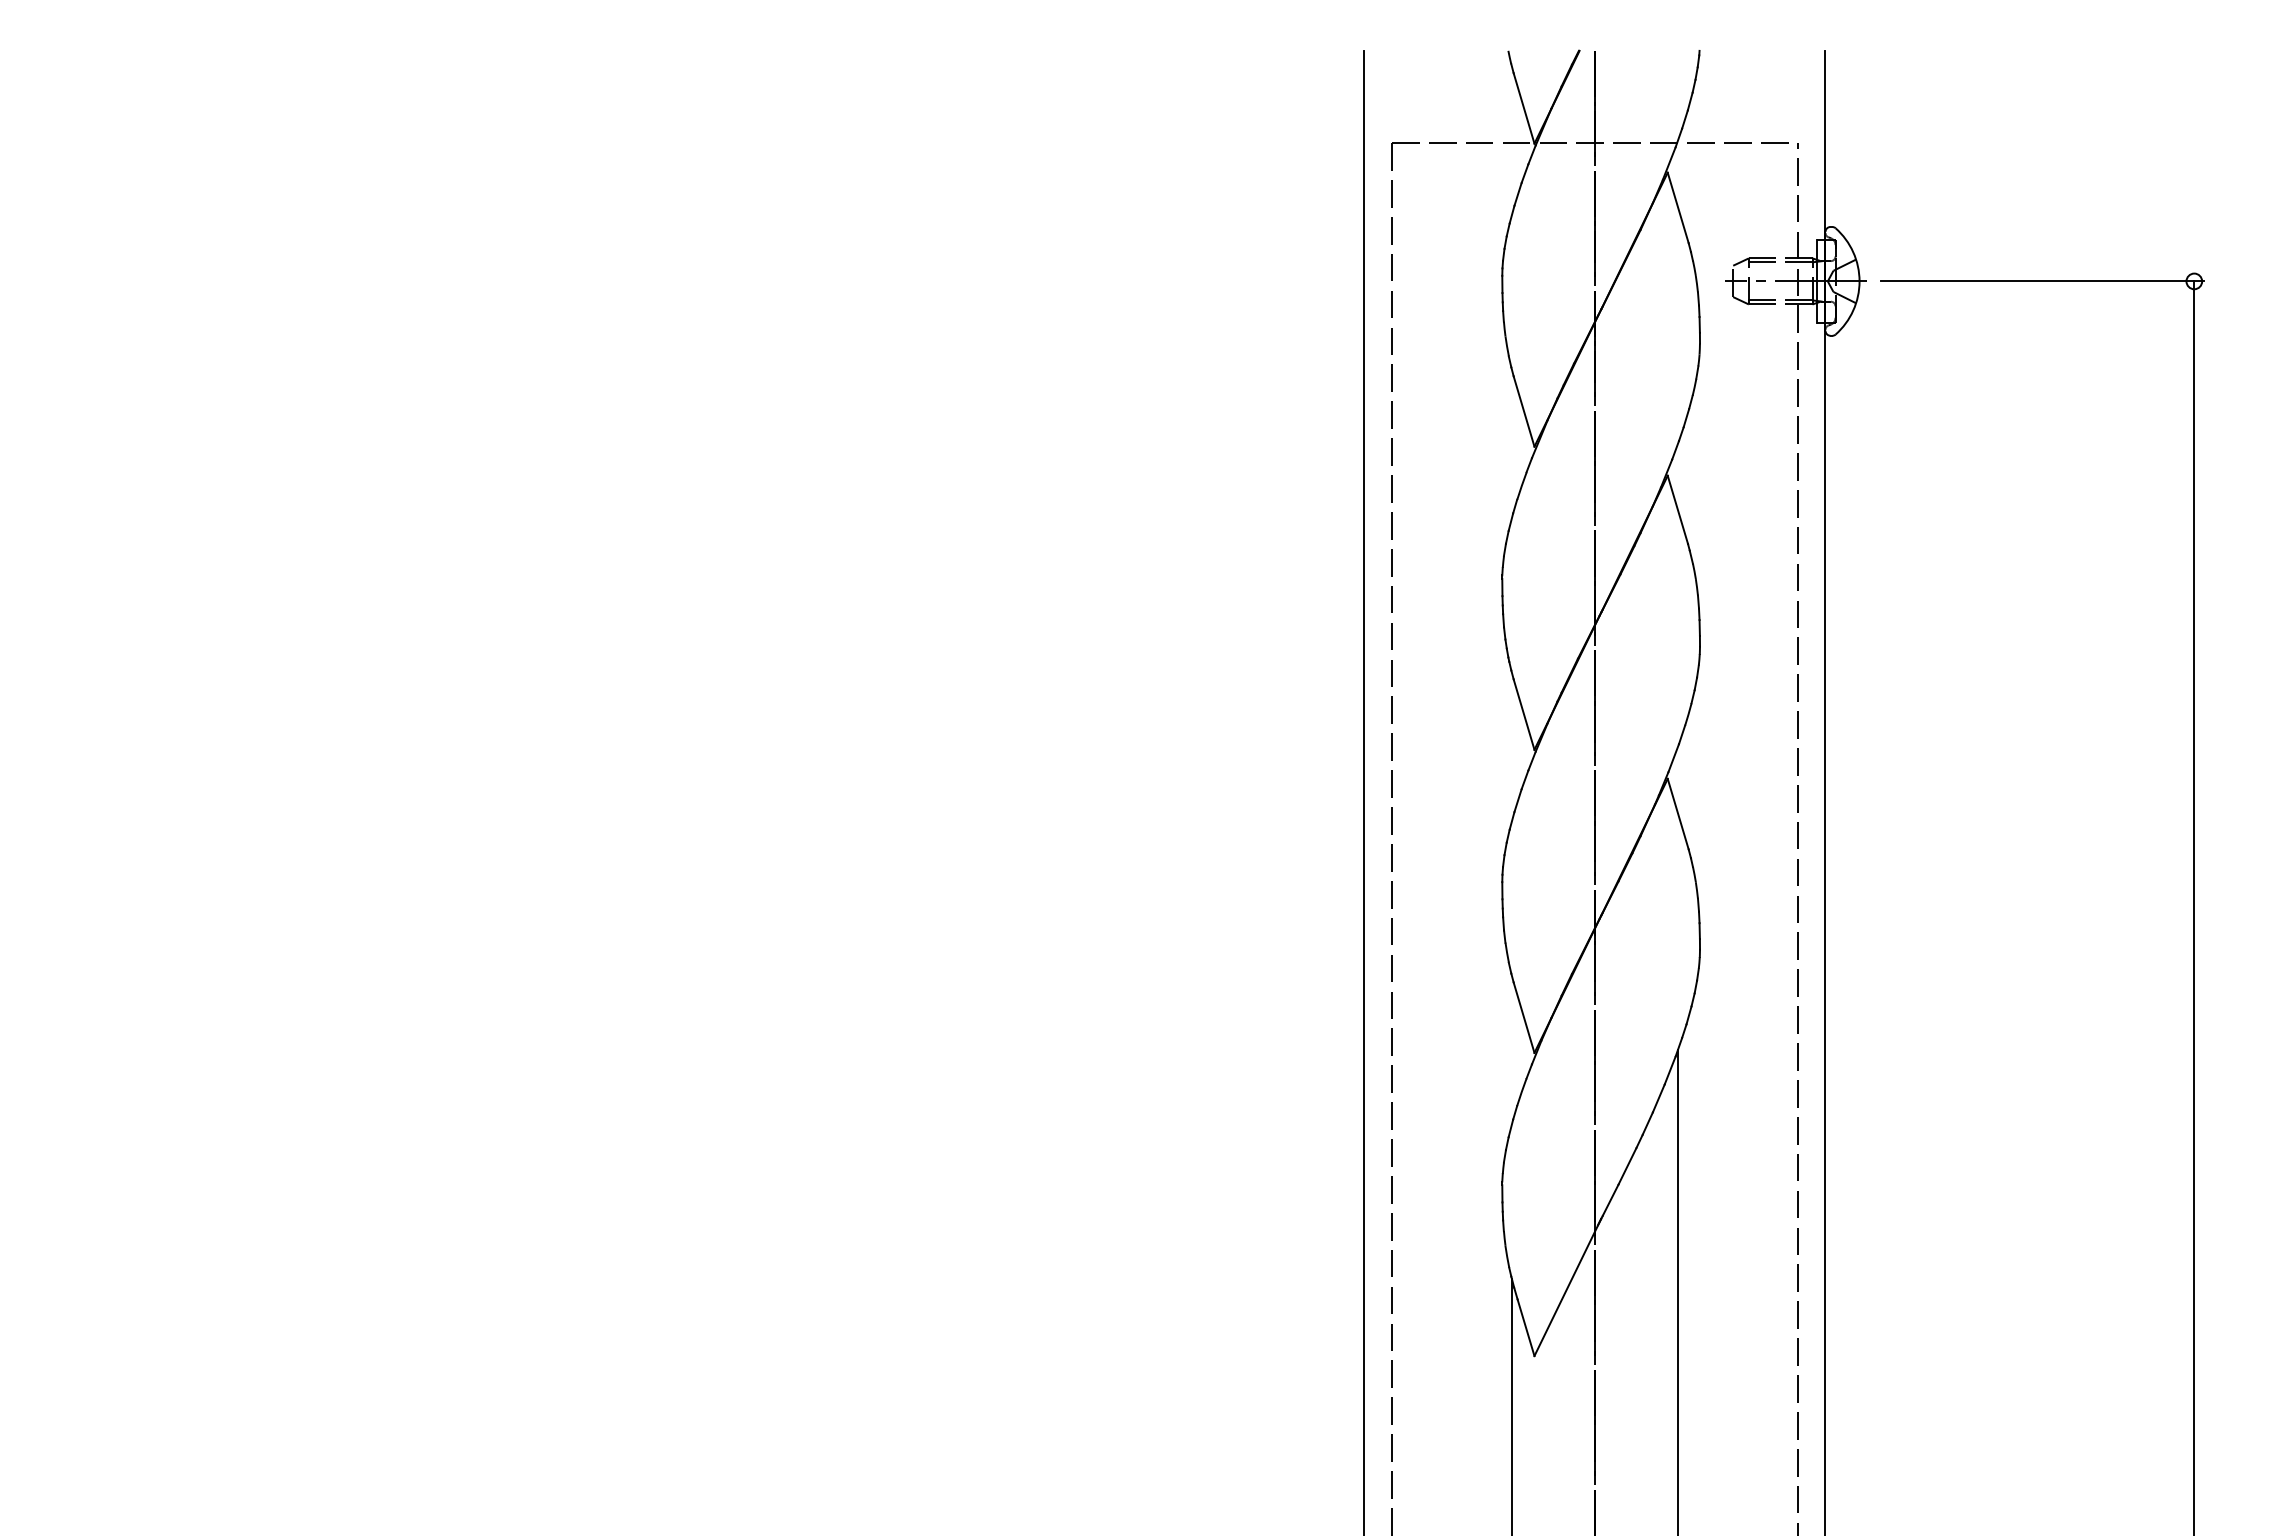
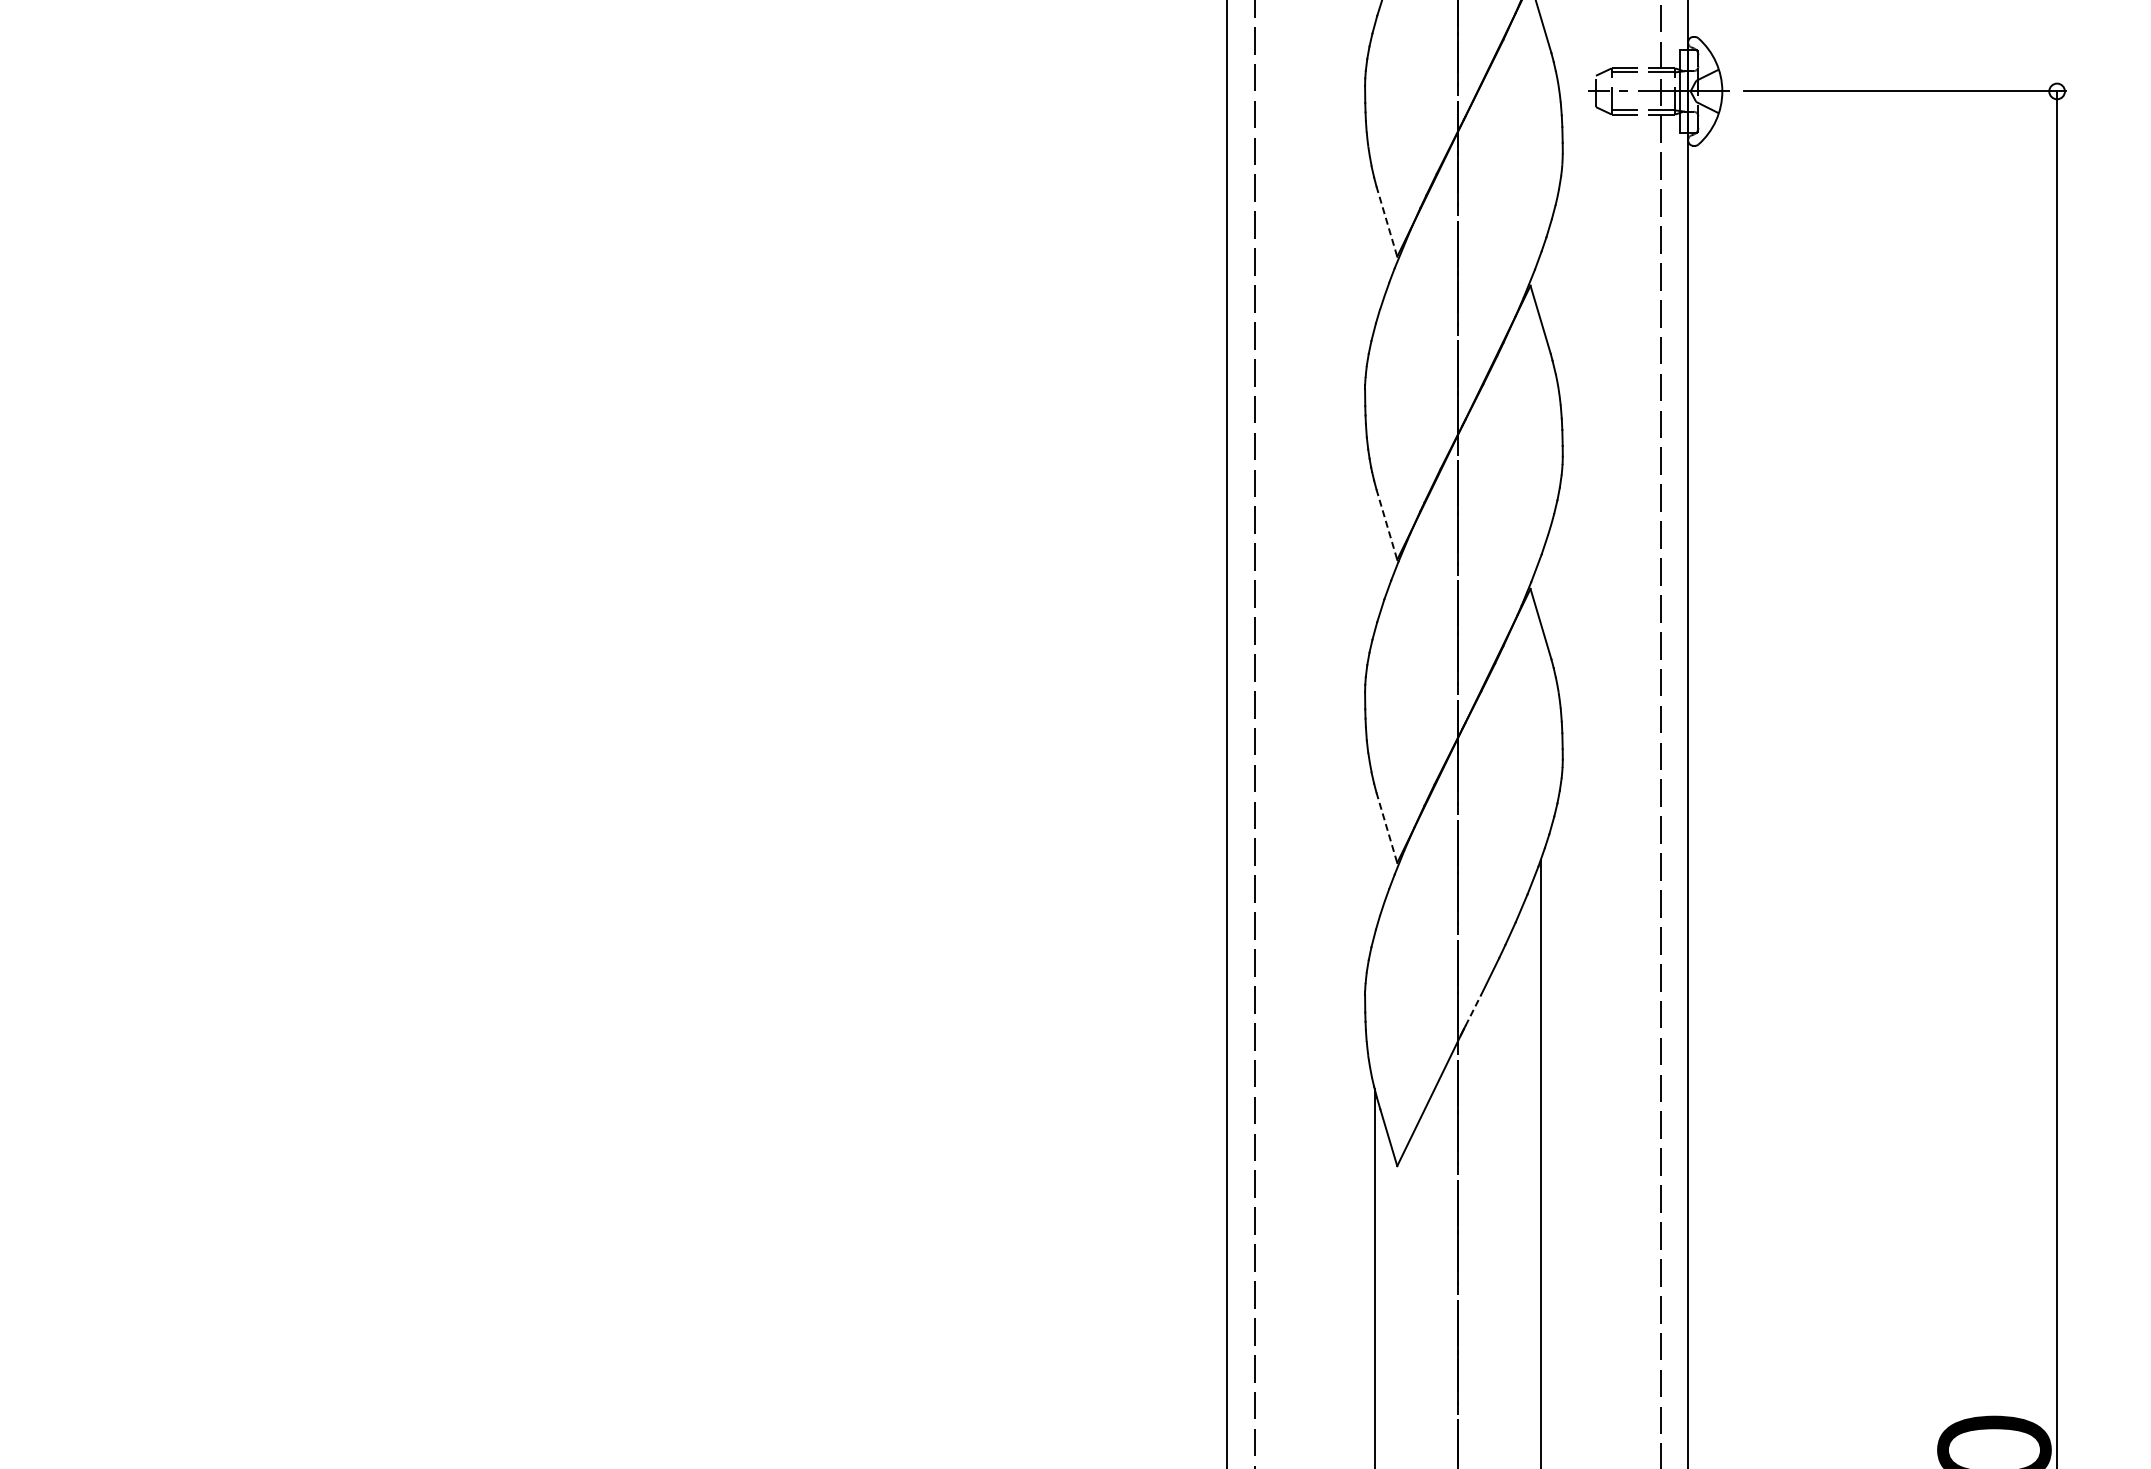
line: (1524, 411) -> (1387, 221), solid -> dashed
line: (1524, 714) -> (1387, 524), solid -> dashed
line: (1524, 1017) -> (1387, 827), solid -> dashed
line: (1610, 1200) -> (1473, 1010), solid -> dashed

